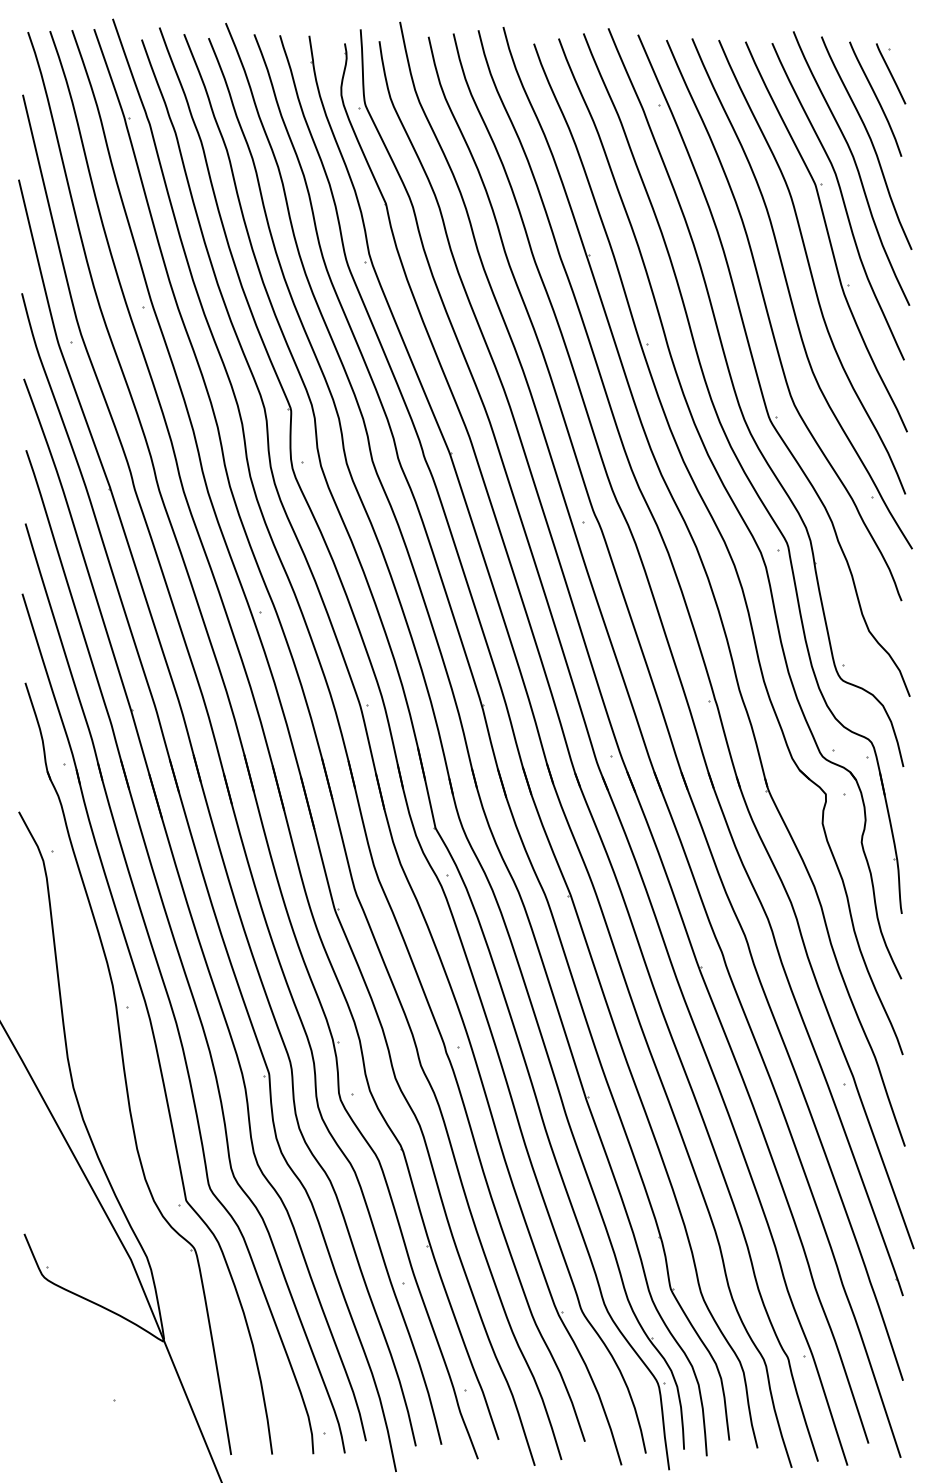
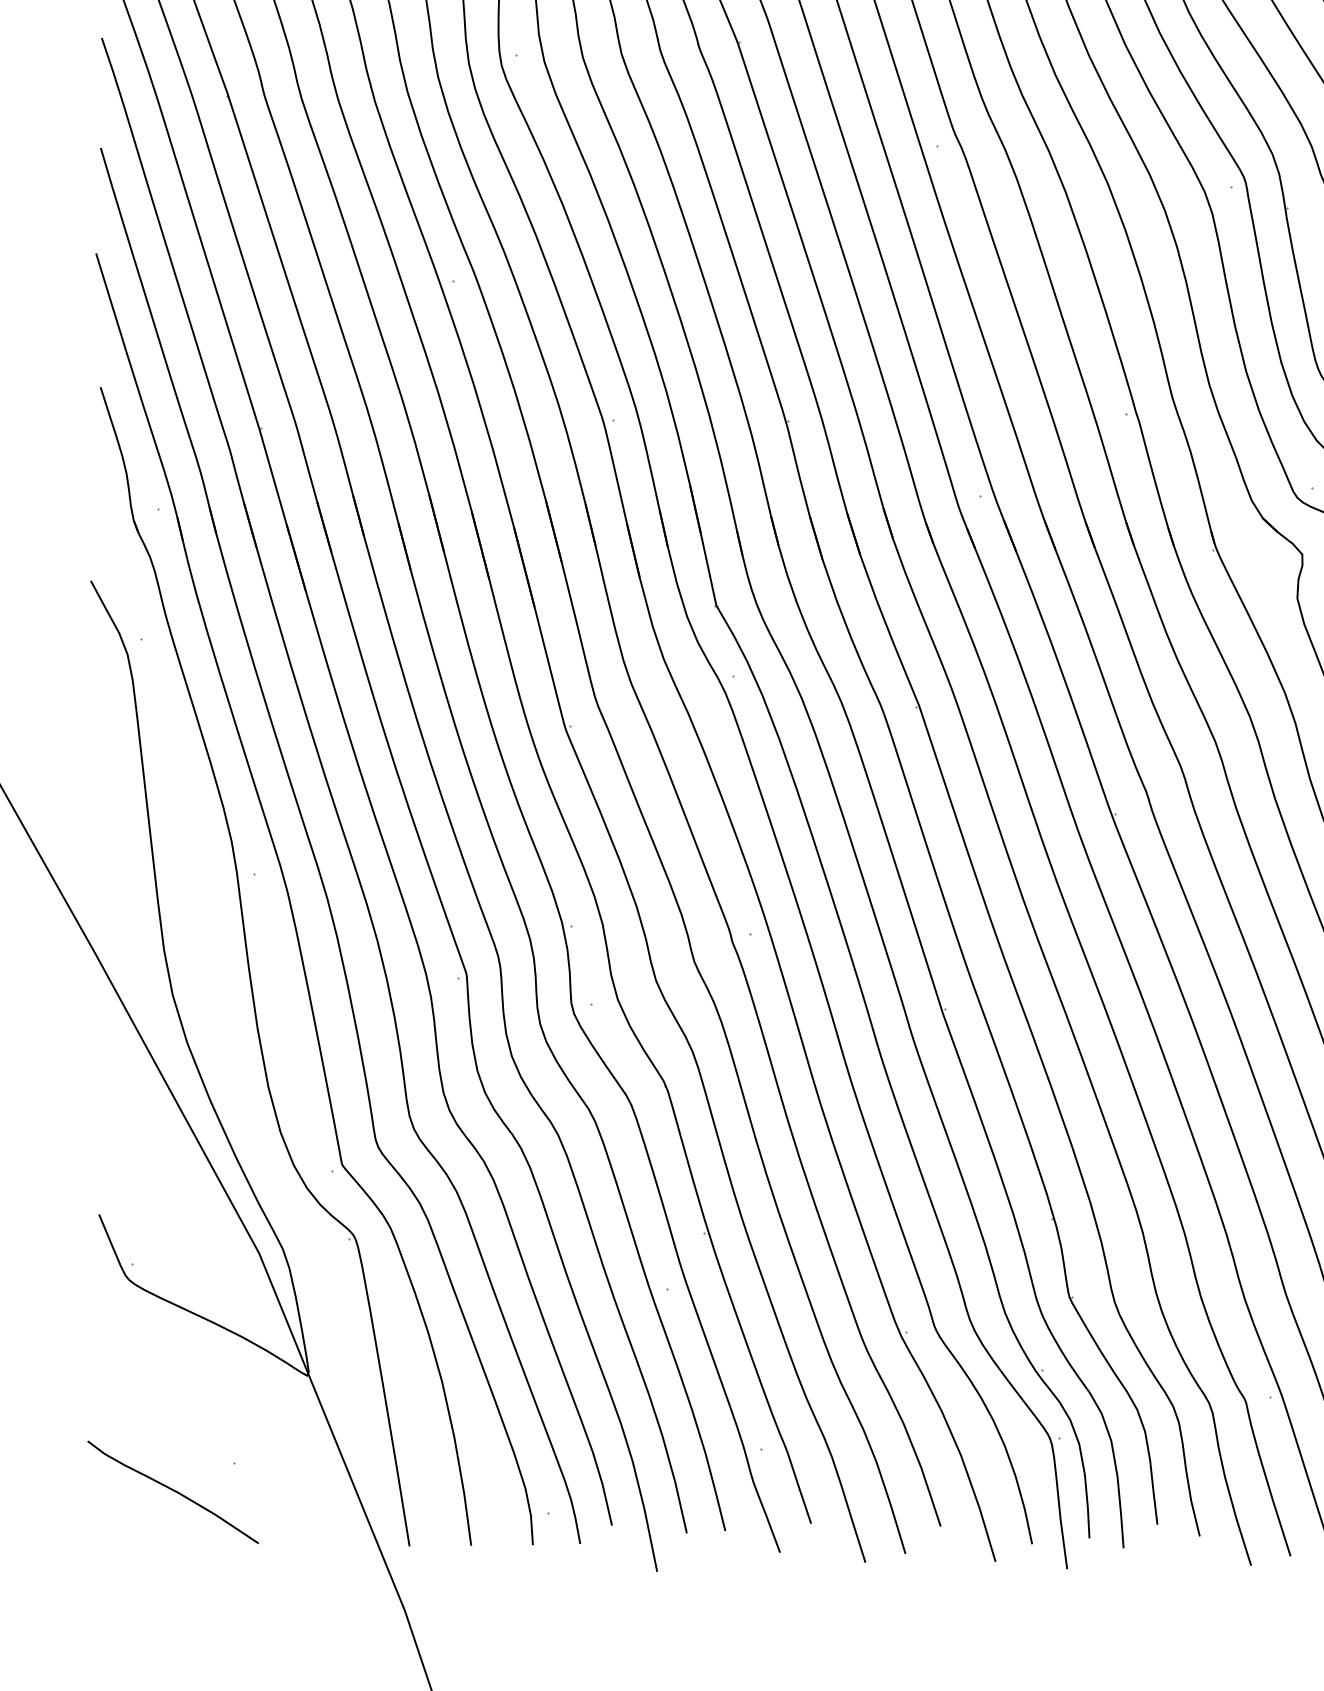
curve: (73, 1418) -> (172, 1491), added

